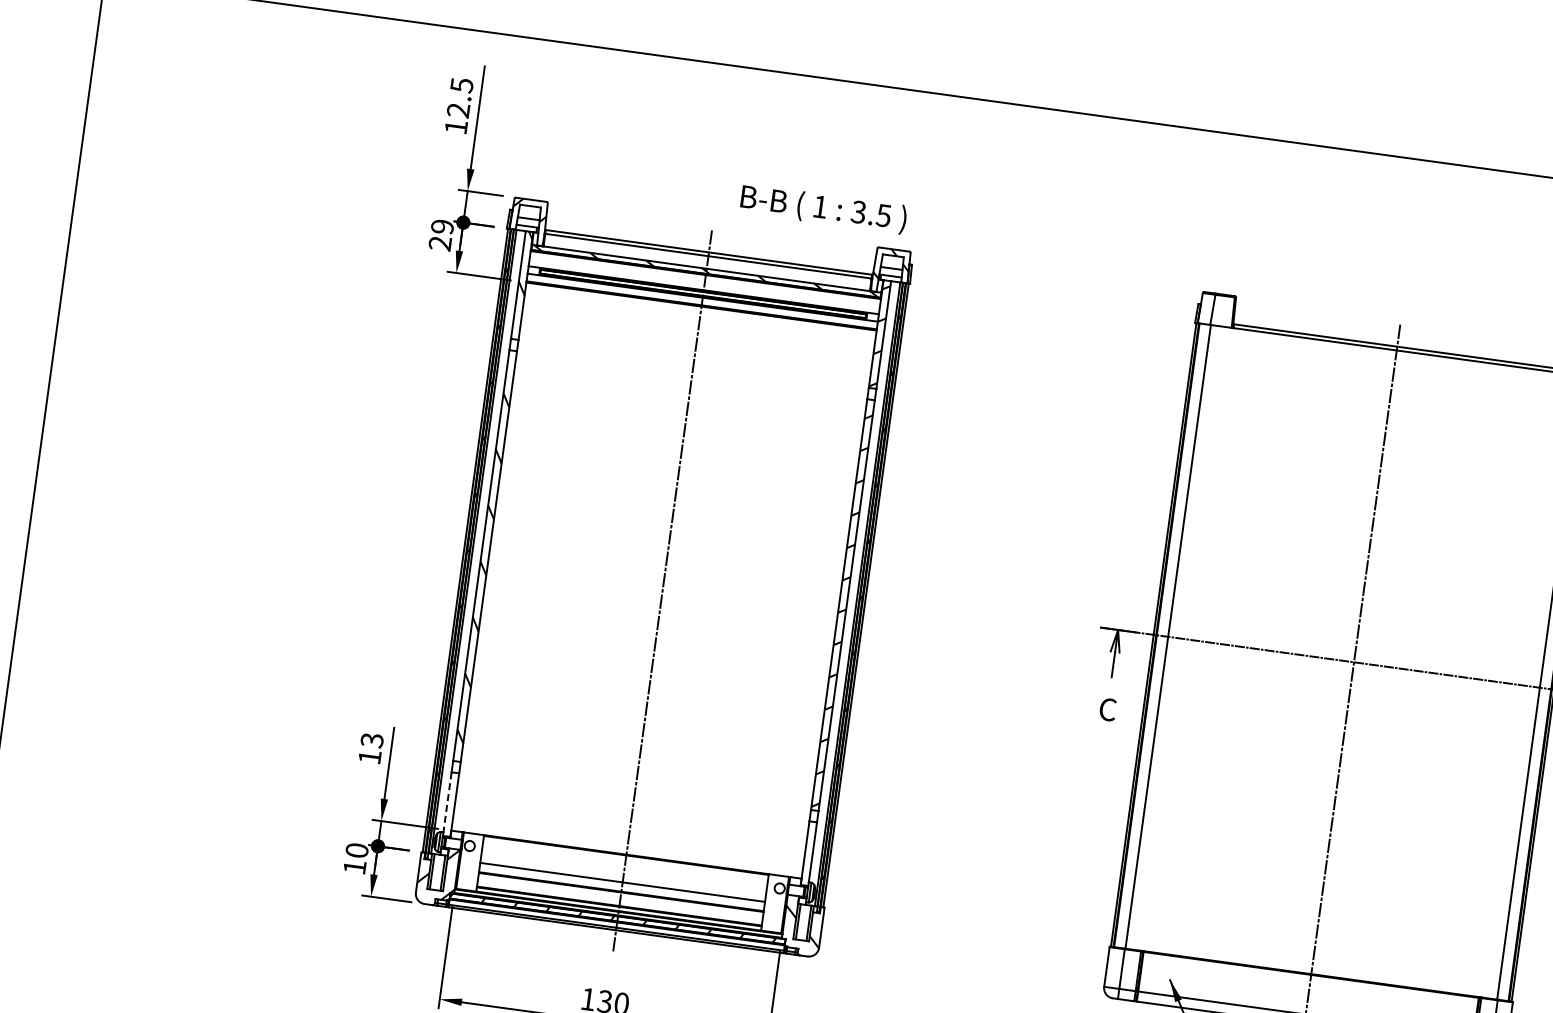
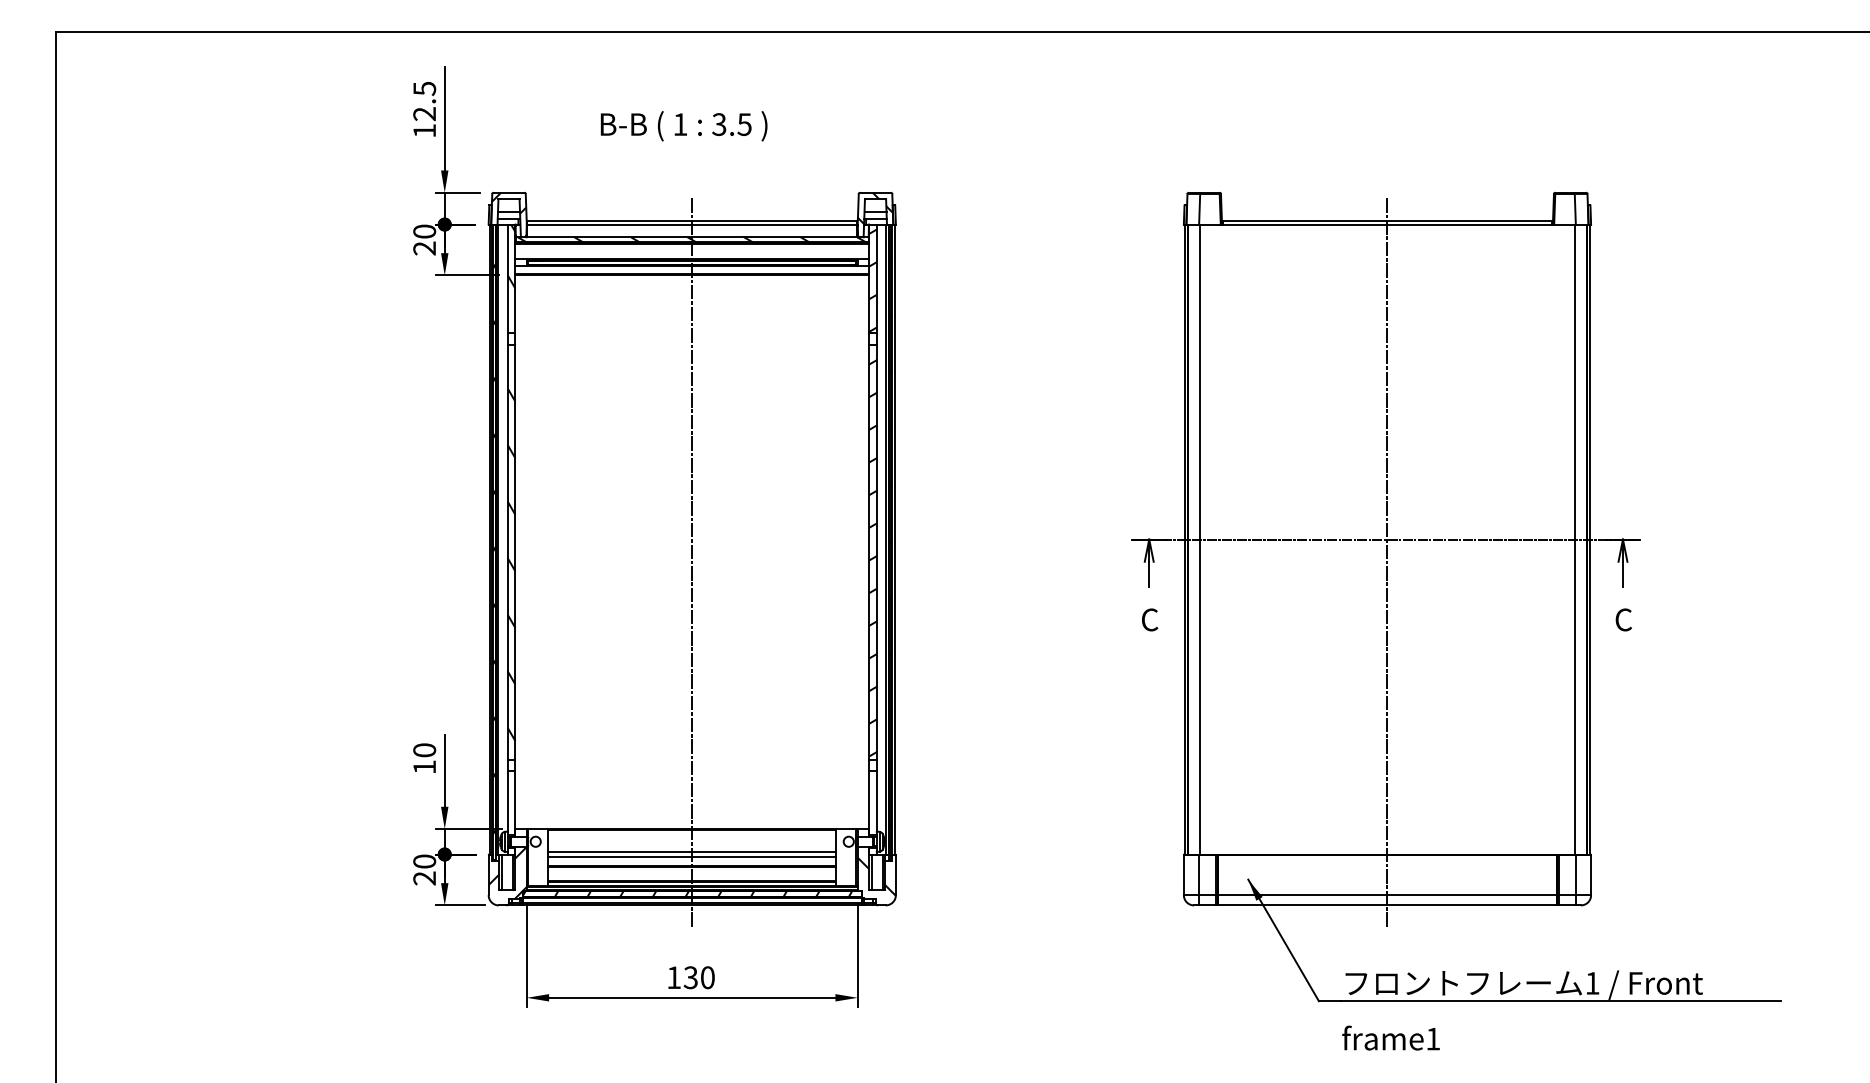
text: (823, 209) -> (683, 126), moved
text: (442, 226) -> (424, 231), 29 -> 20
text: (372, 740) -> (424, 750), 13 -> 10
line: (447, 802) -> (507, 801), dashed -> solid
text: (354, 867) -> (424, 878), 10 -> 20
line: (623, 876) -> (692, 851), added

